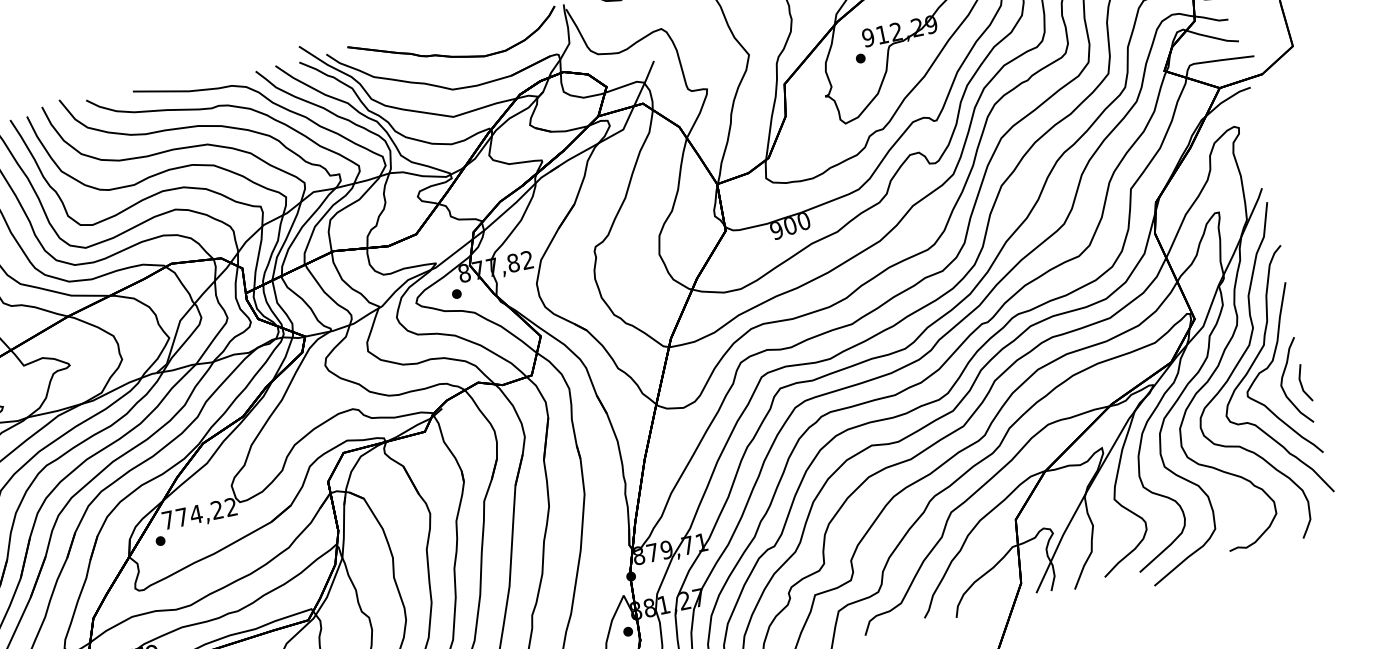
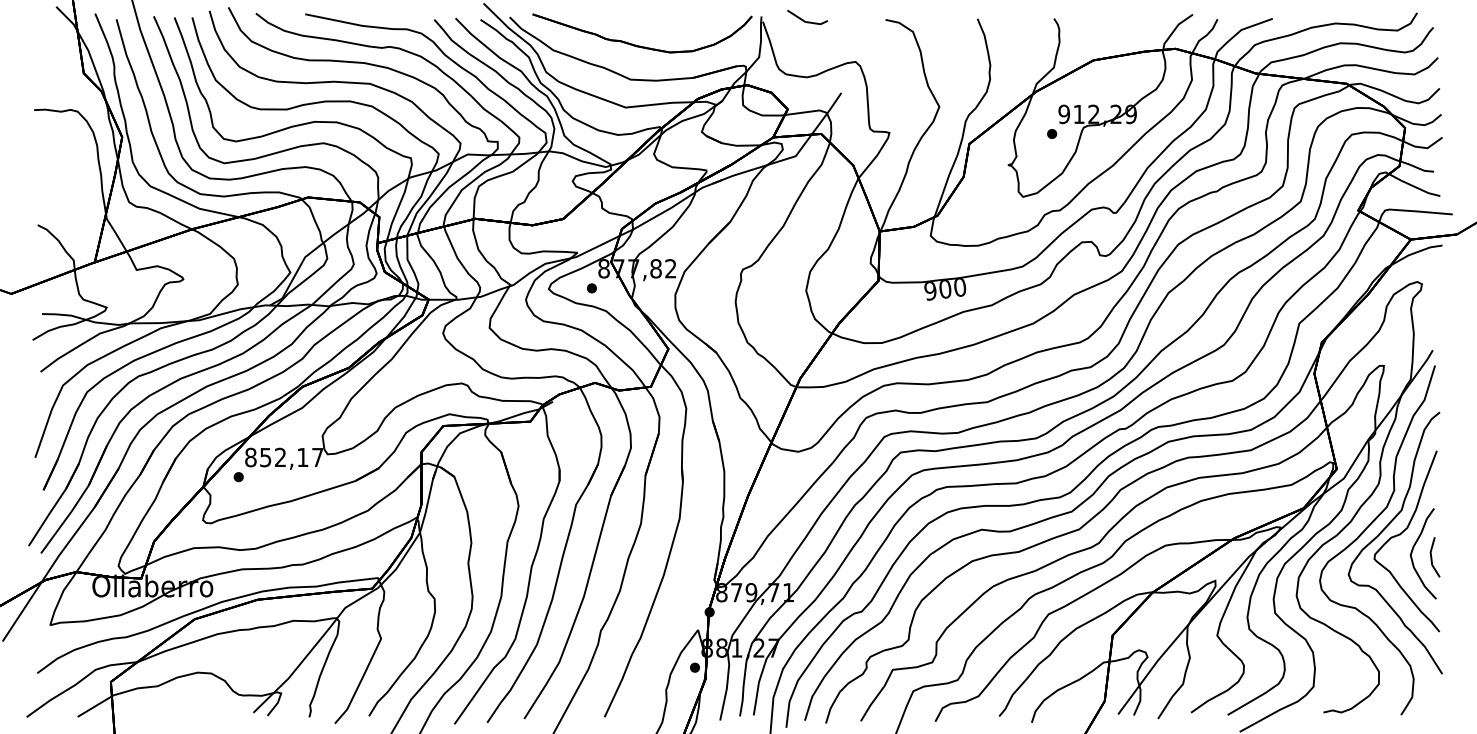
text: (198, 513) -> (283, 457), 774,22 -> 852,17

